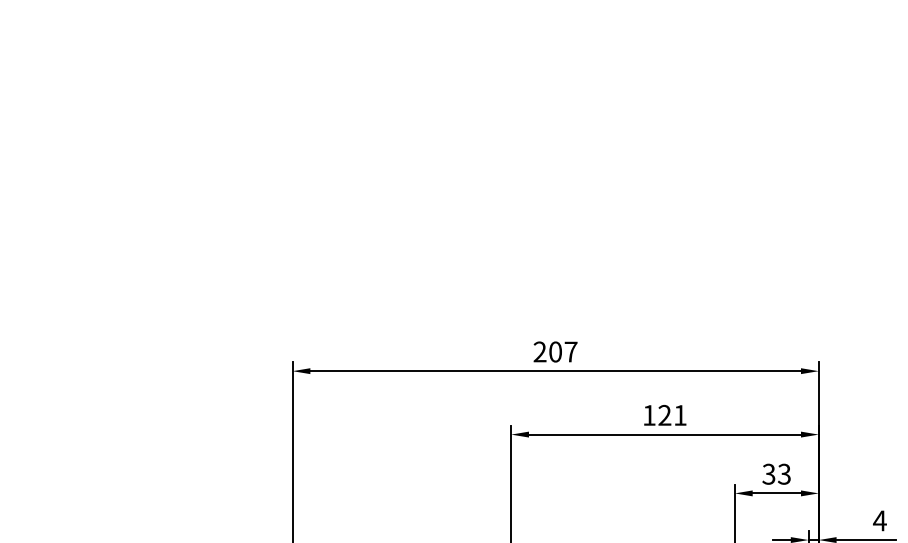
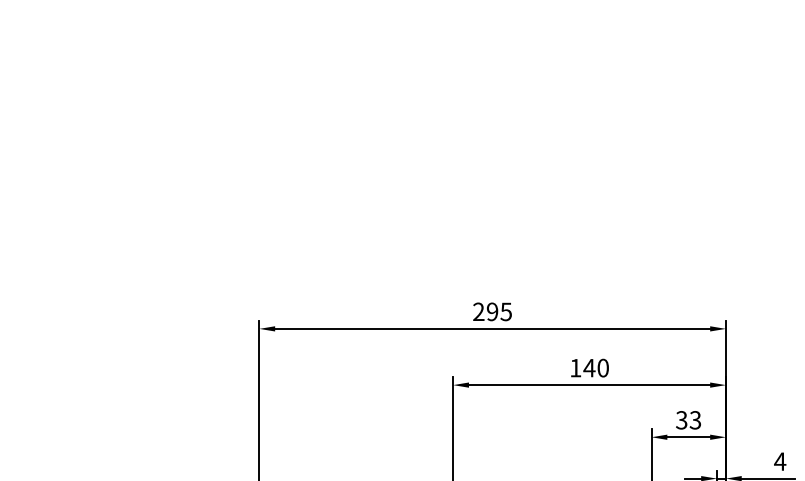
text: (563, 351) -> (499, 311), 207 -> 295
text: (671, 414) -> (595, 367), 121 -> 140

